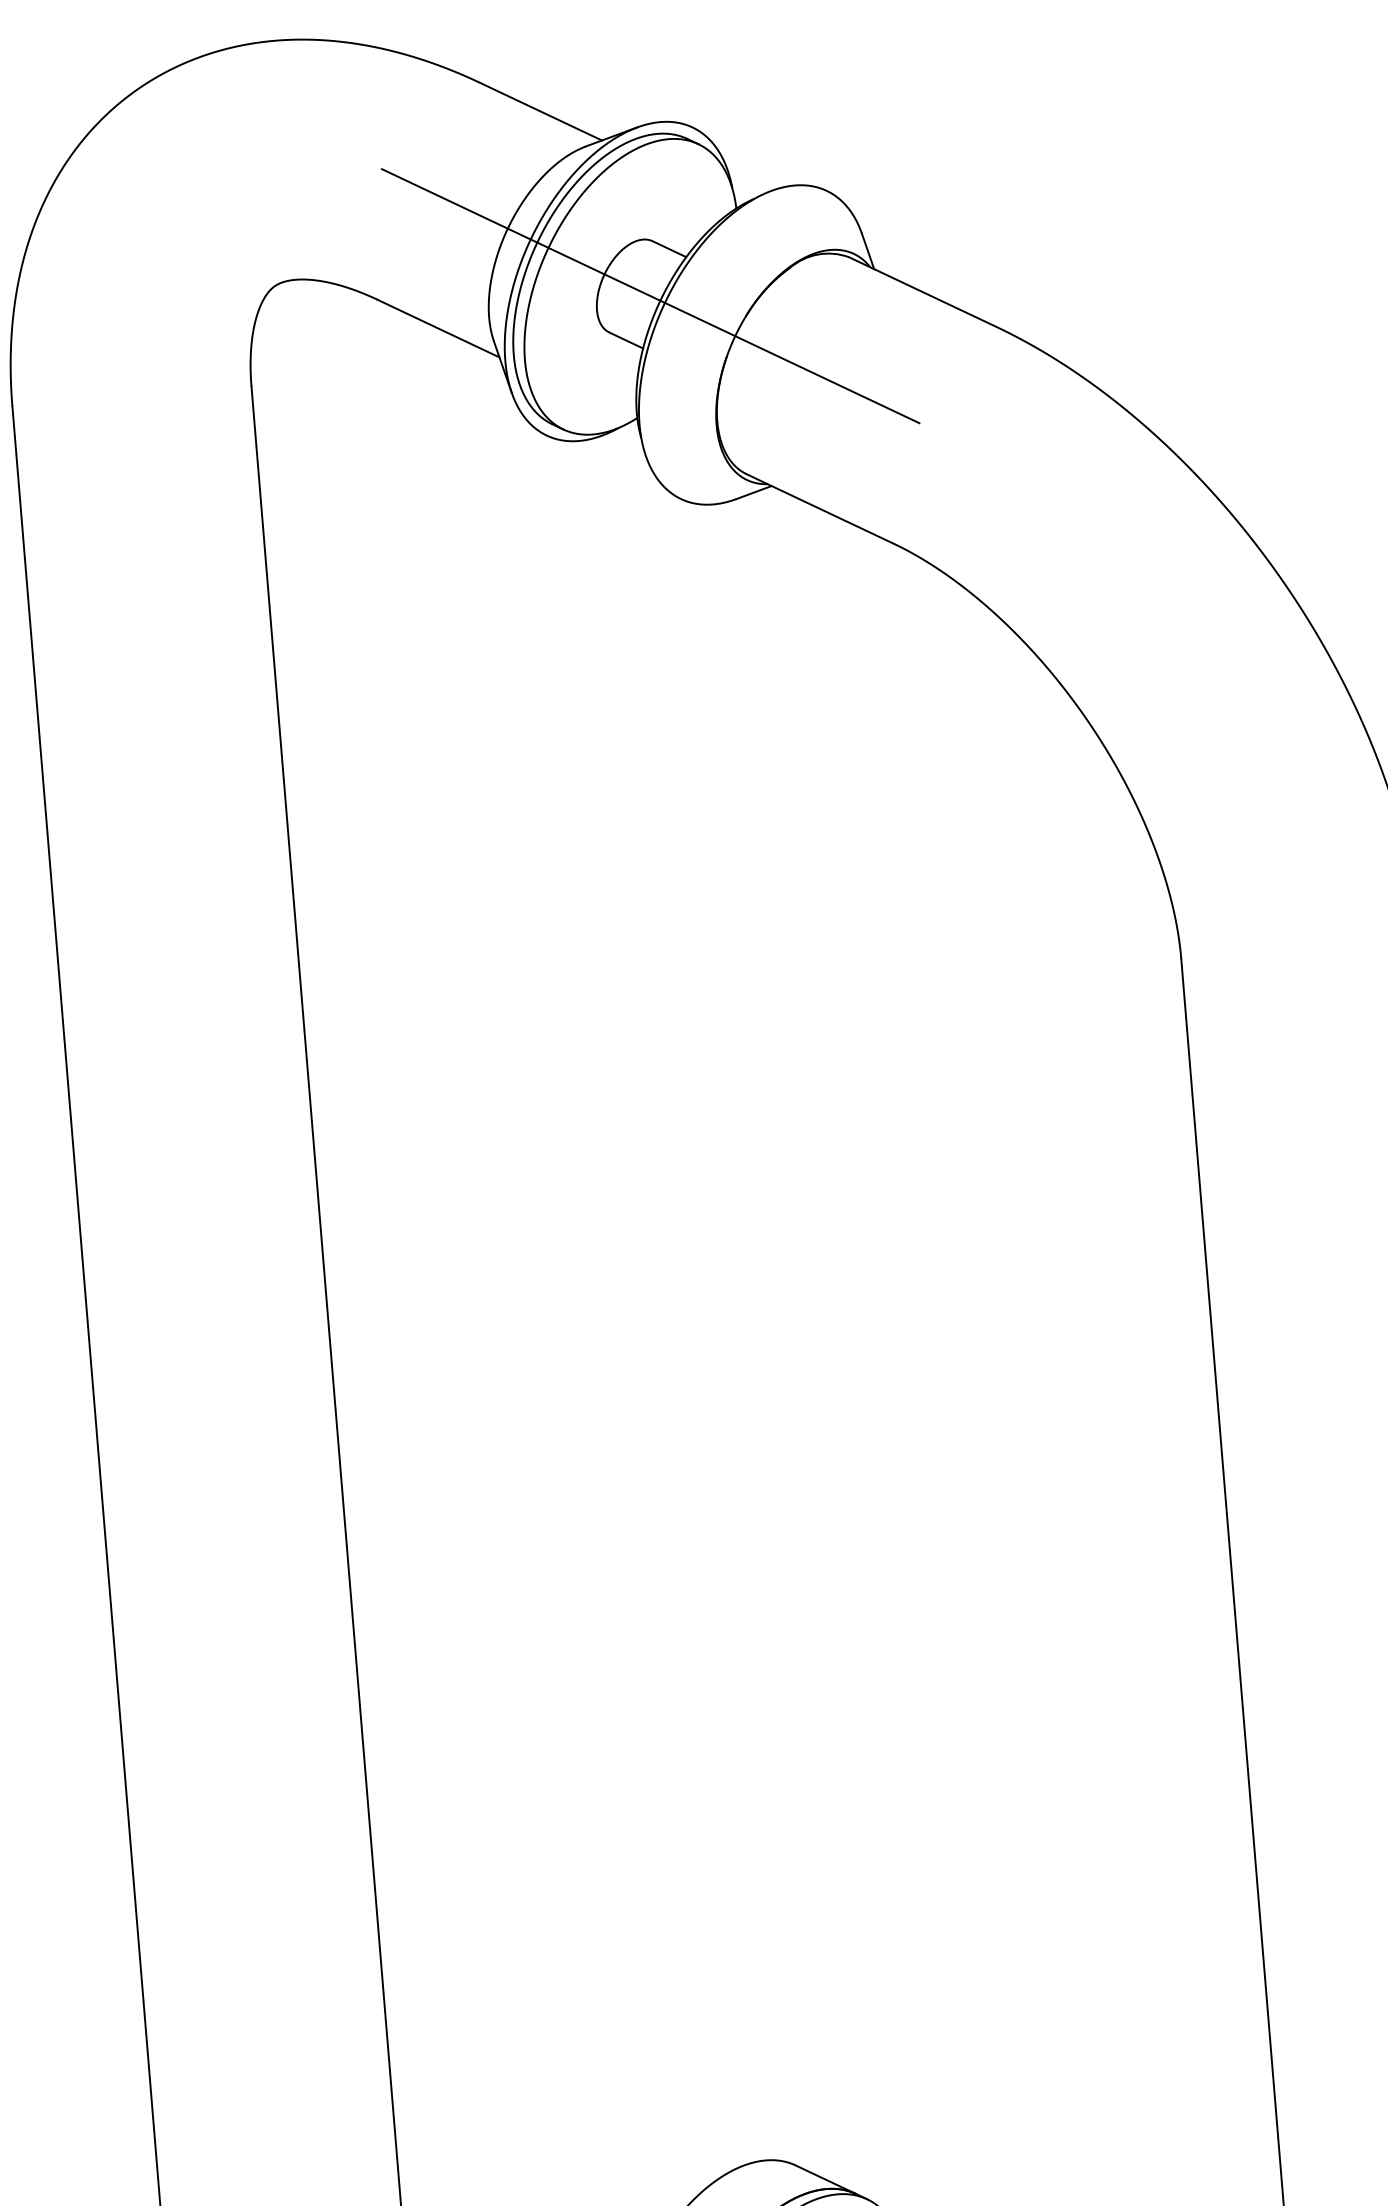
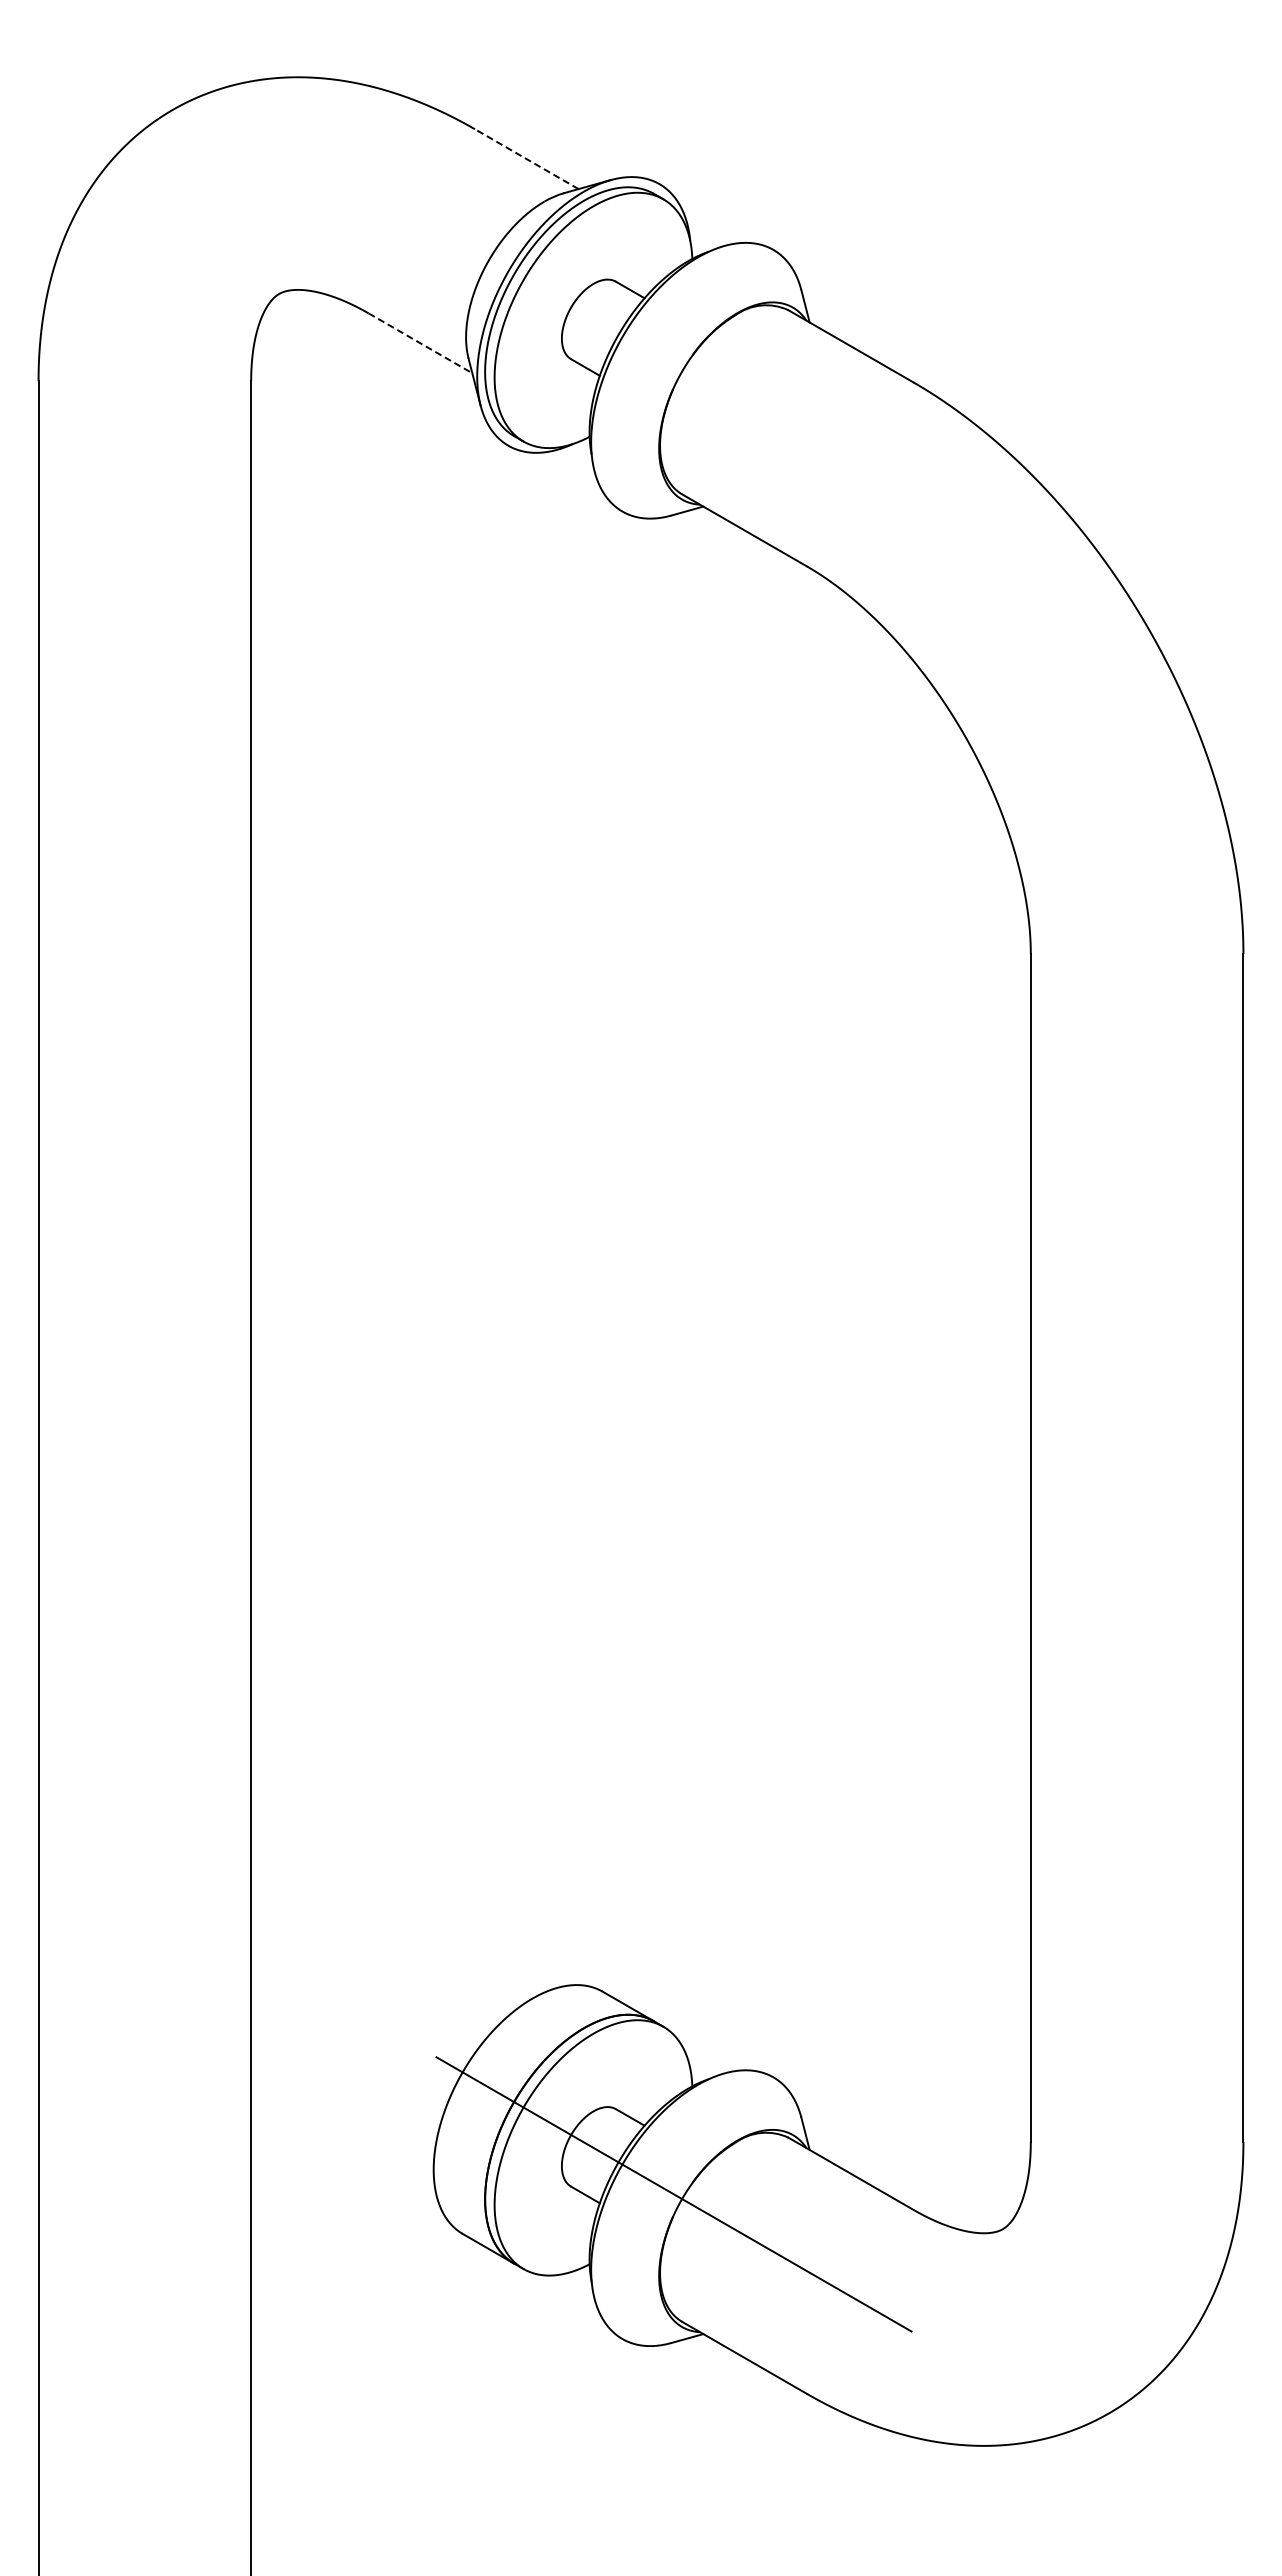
line: (540, 112) -> (526, 159), solid -> dashed
line: (650, 296) -> (610, 330), removed
line: (438, 328) -> (420, 343), solid -> dashed

